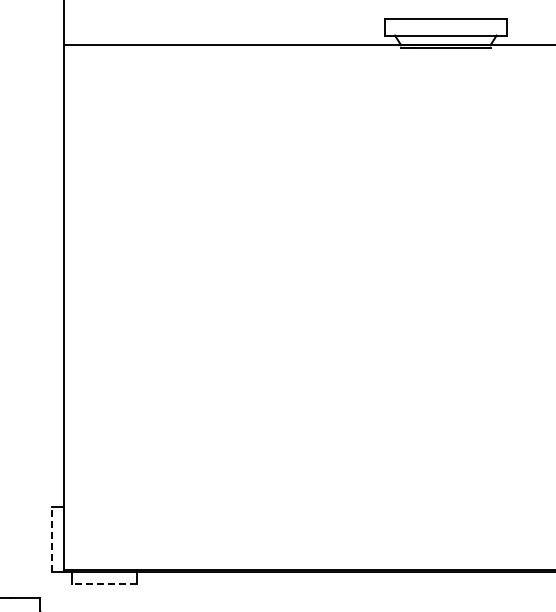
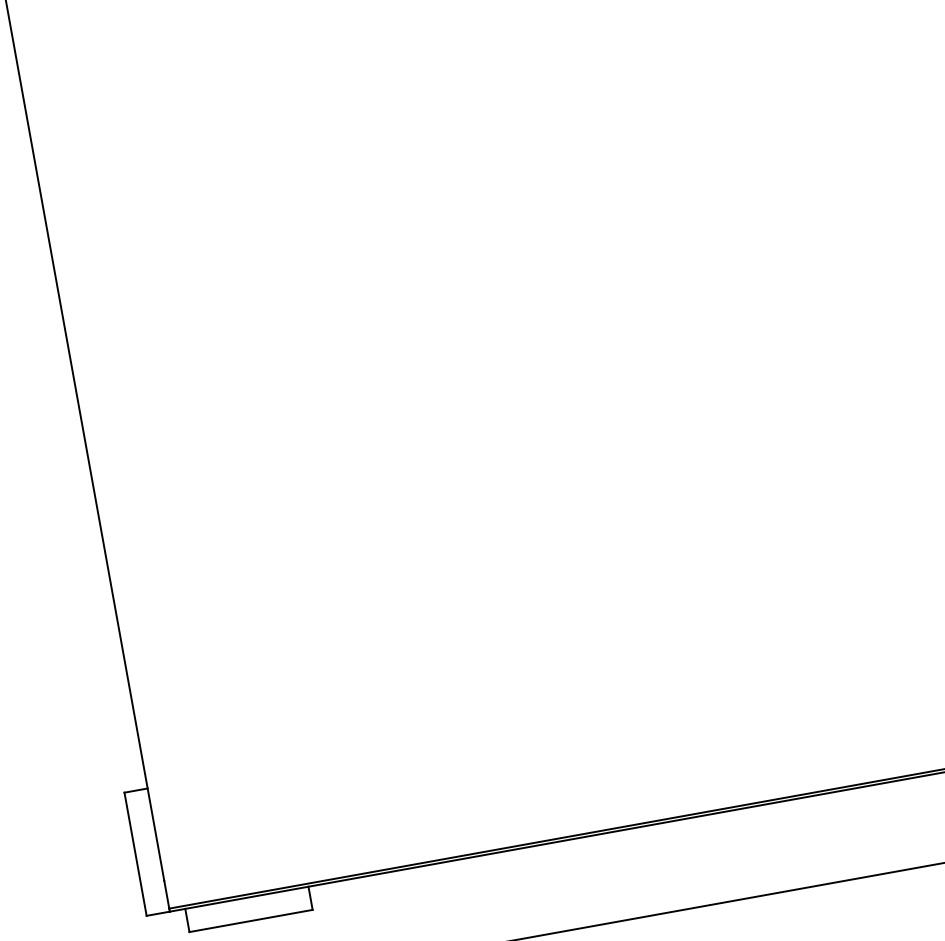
line: (51, 539) -> (135, 855), dashed -> solid
line: (104, 583) -> (250, 920), dashed -> solid

